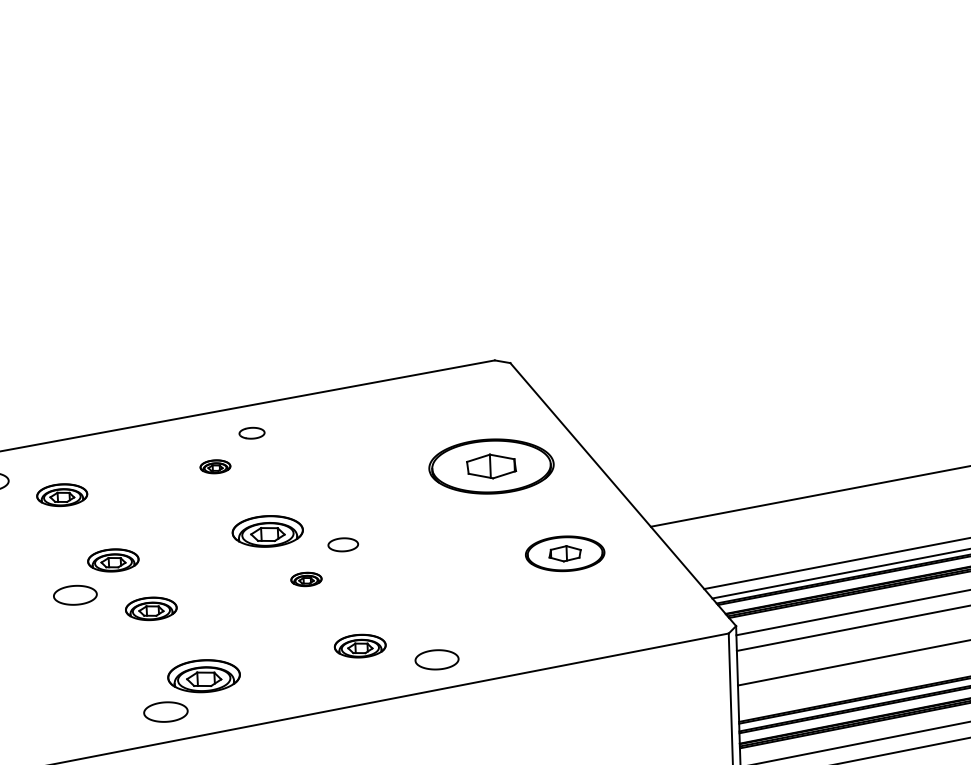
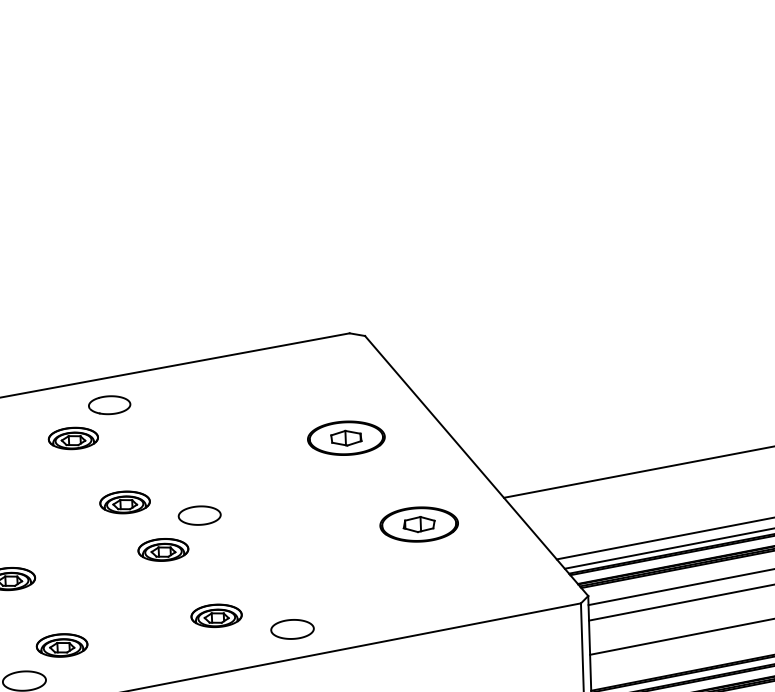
part: (251, 433) -> (109, 405), size x1.67
part: (215, 466) -> (73, 438), size x1.67
part: (491, 466) -> (346, 438), size x0.62
part: (267, 531) -> (124, 502), size x0.71
part: (343, 544) -> (200, 515), size x1.43
part: (306, 579) -> (163, 549), size x1.67
part: (203, 675) -> (61, 644), size x0.71

